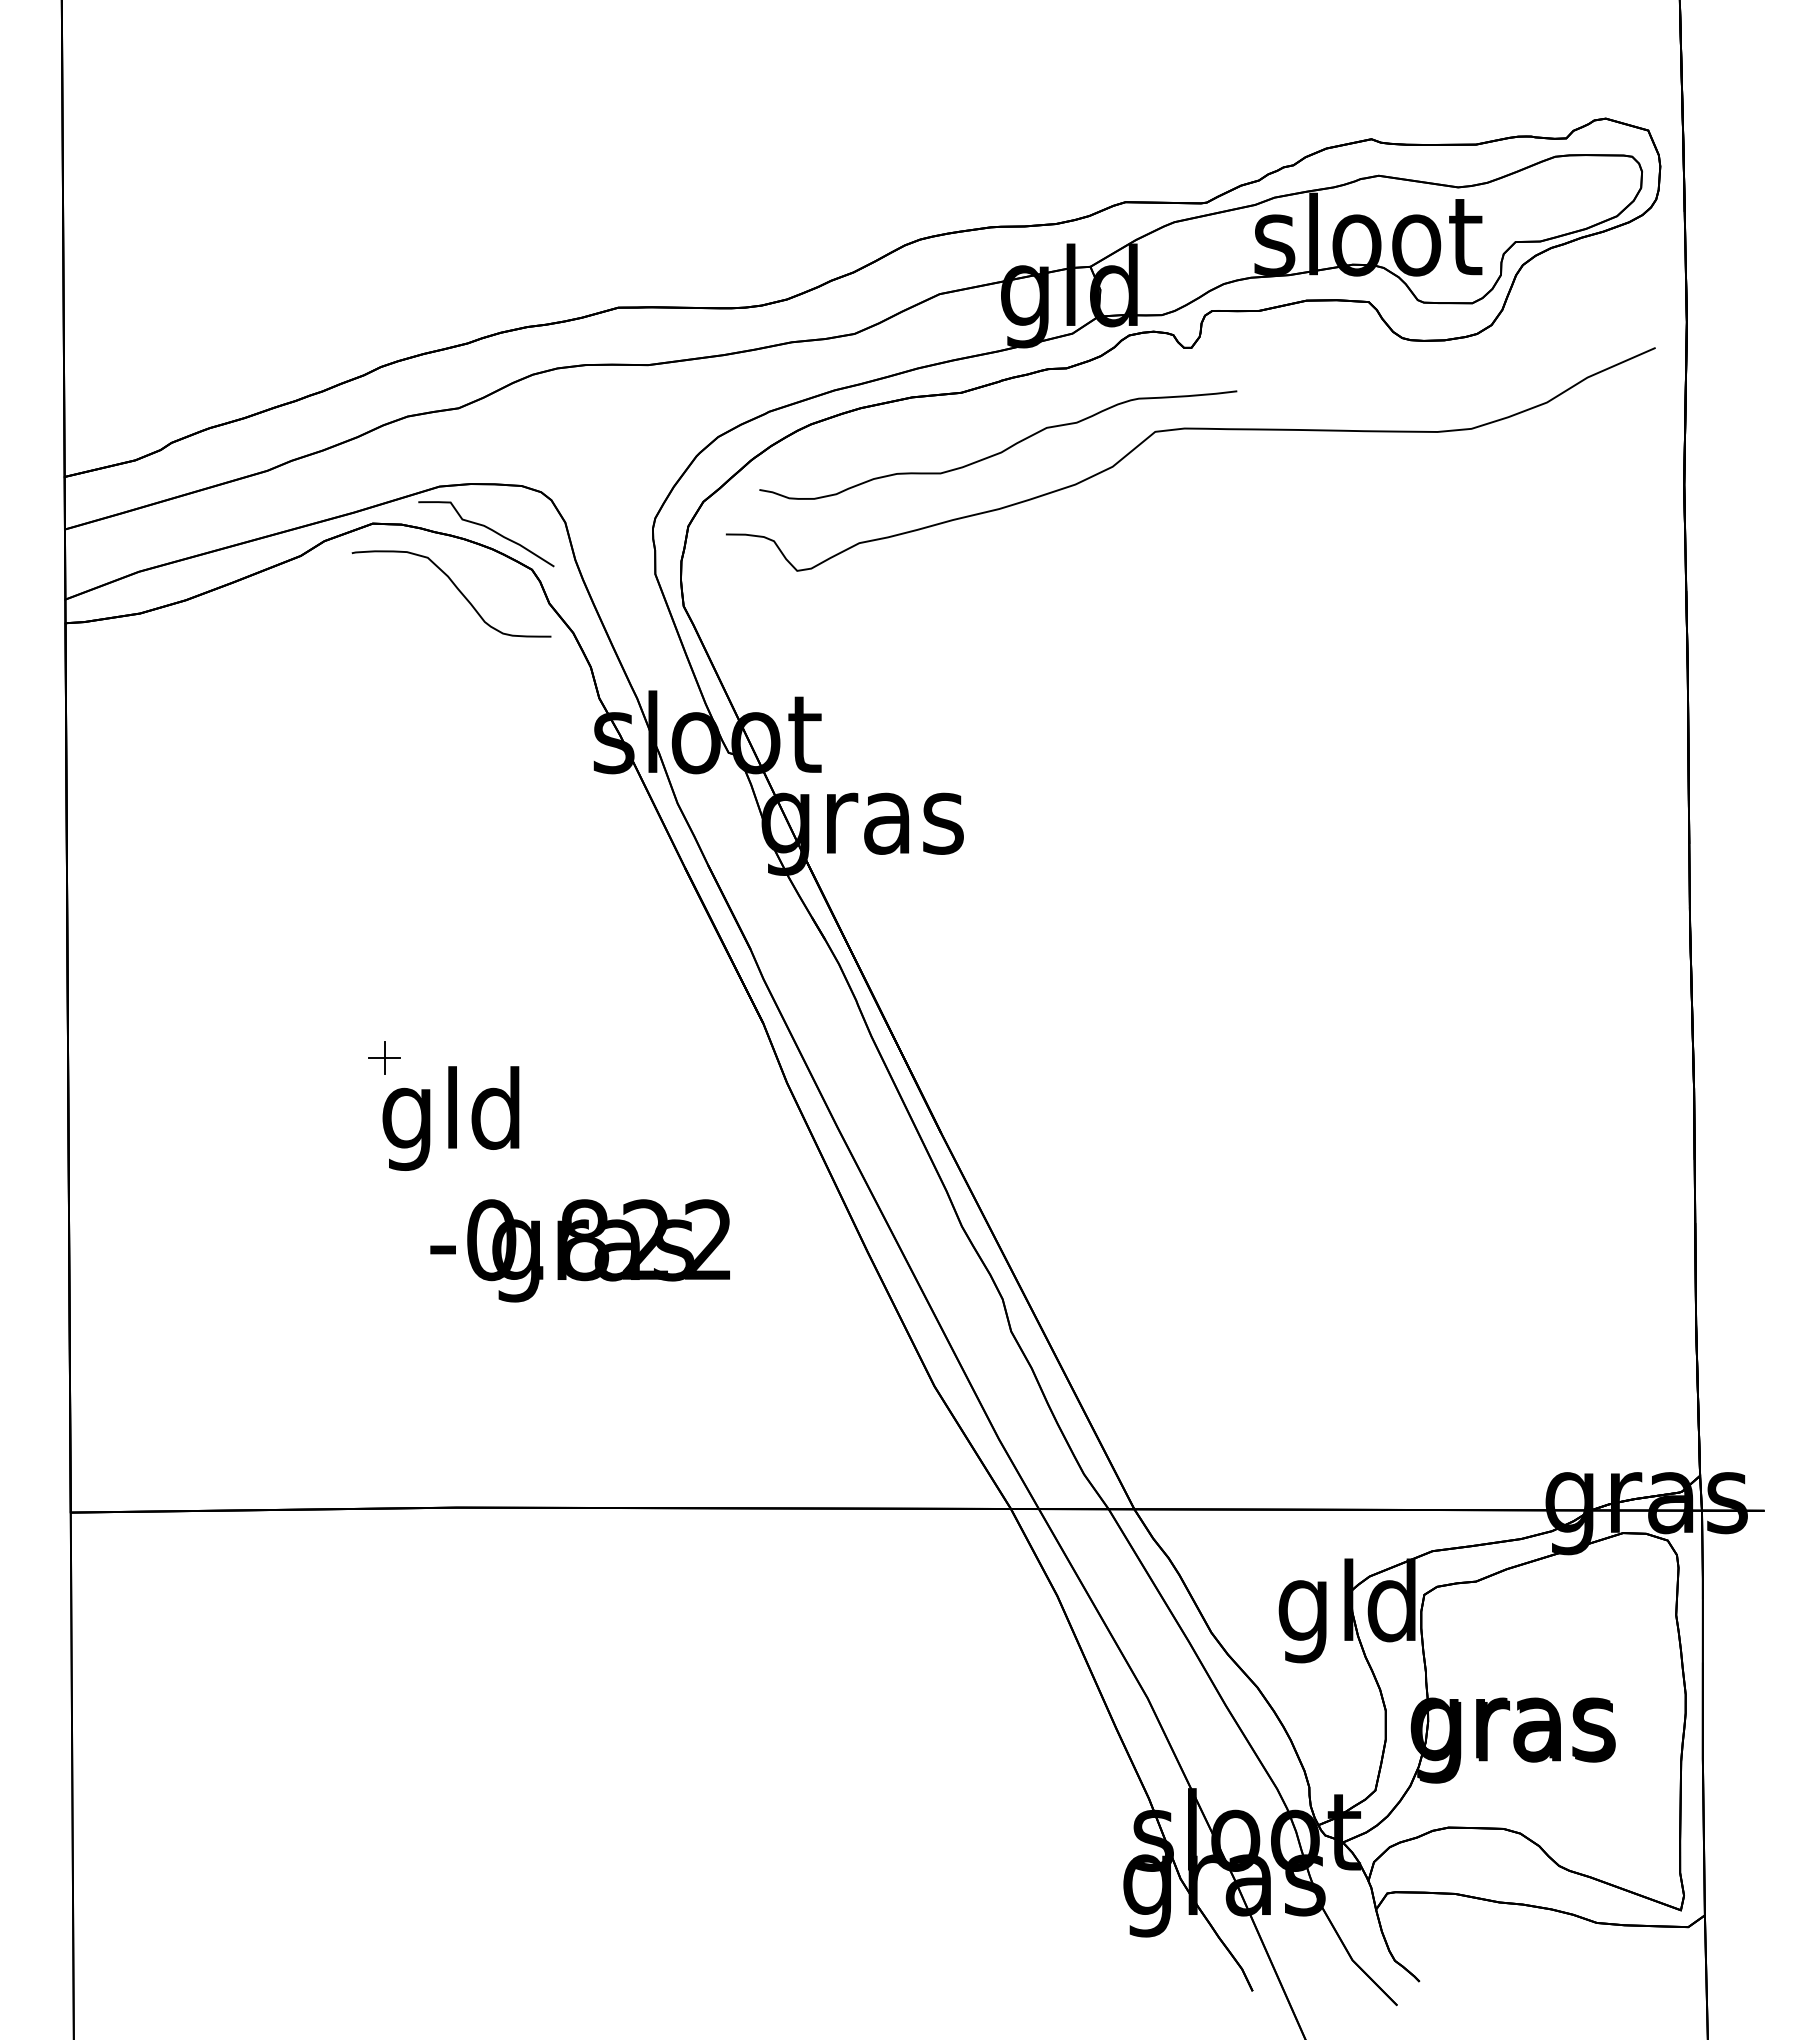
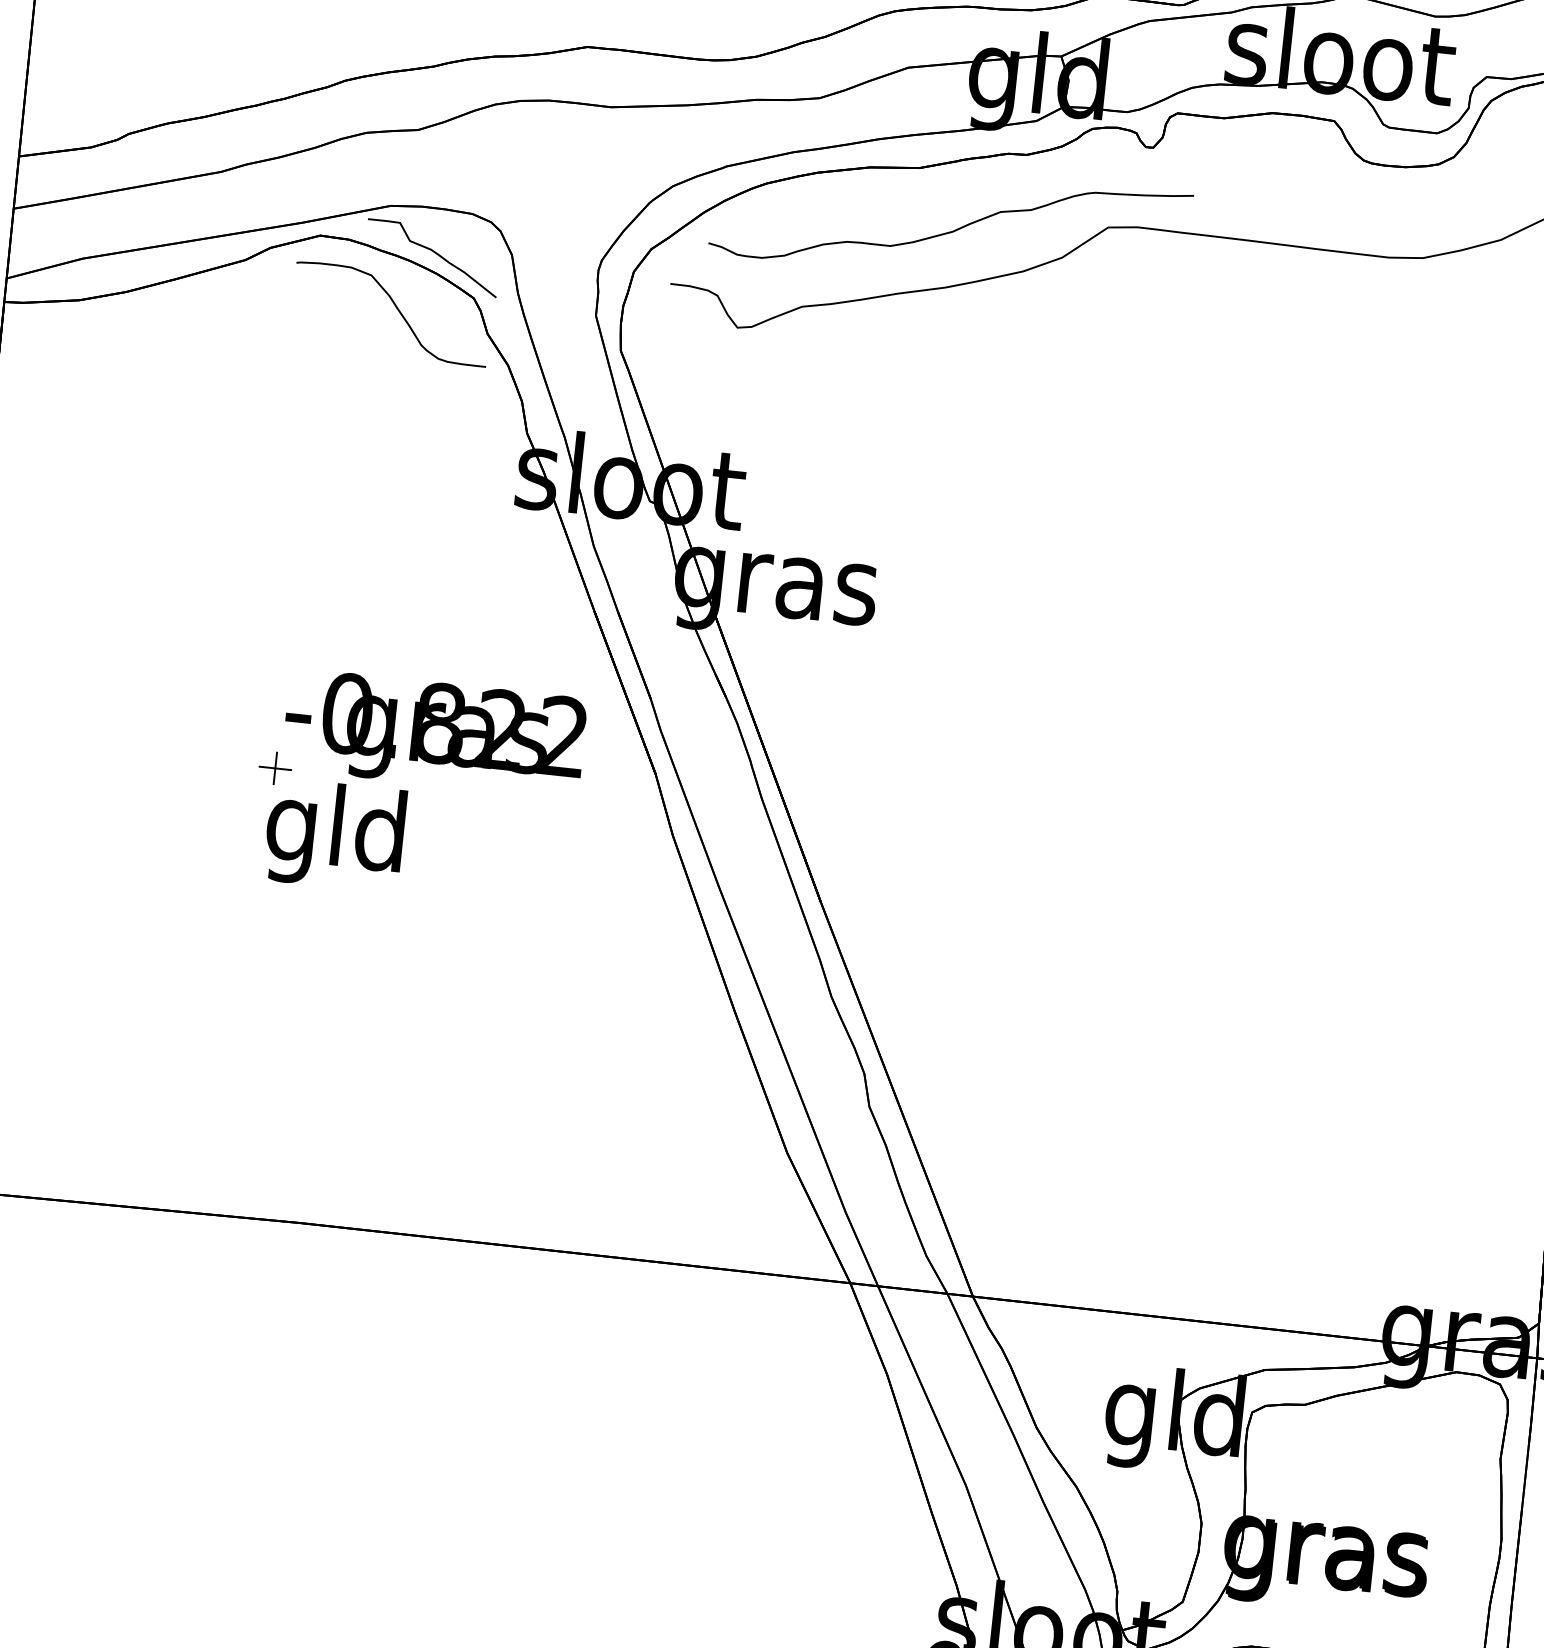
text: (579, 1250) -> (433, 733), moved

